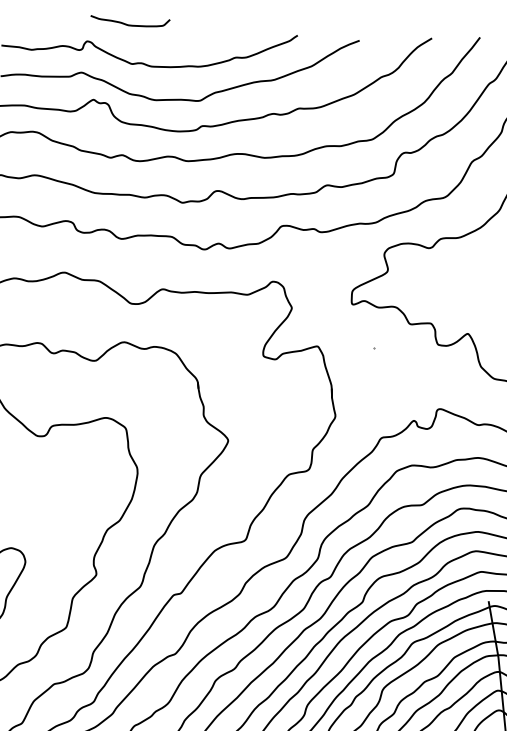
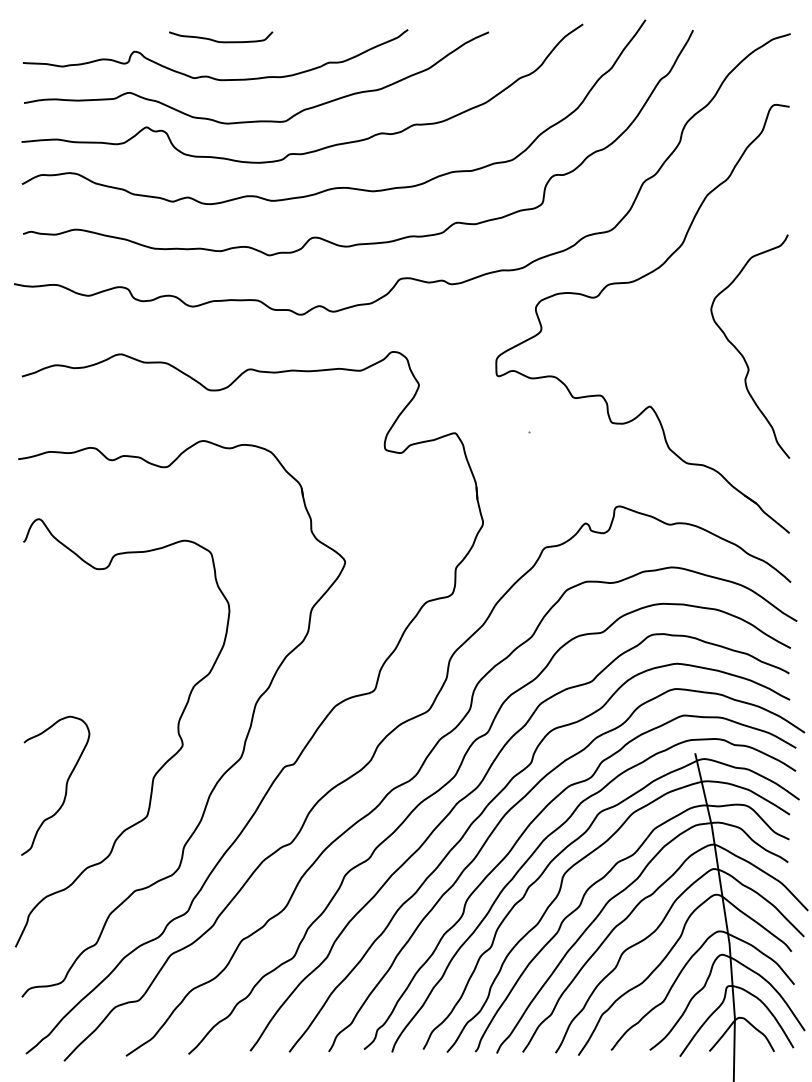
curve: (130, 25) -> (221, 41), moved

